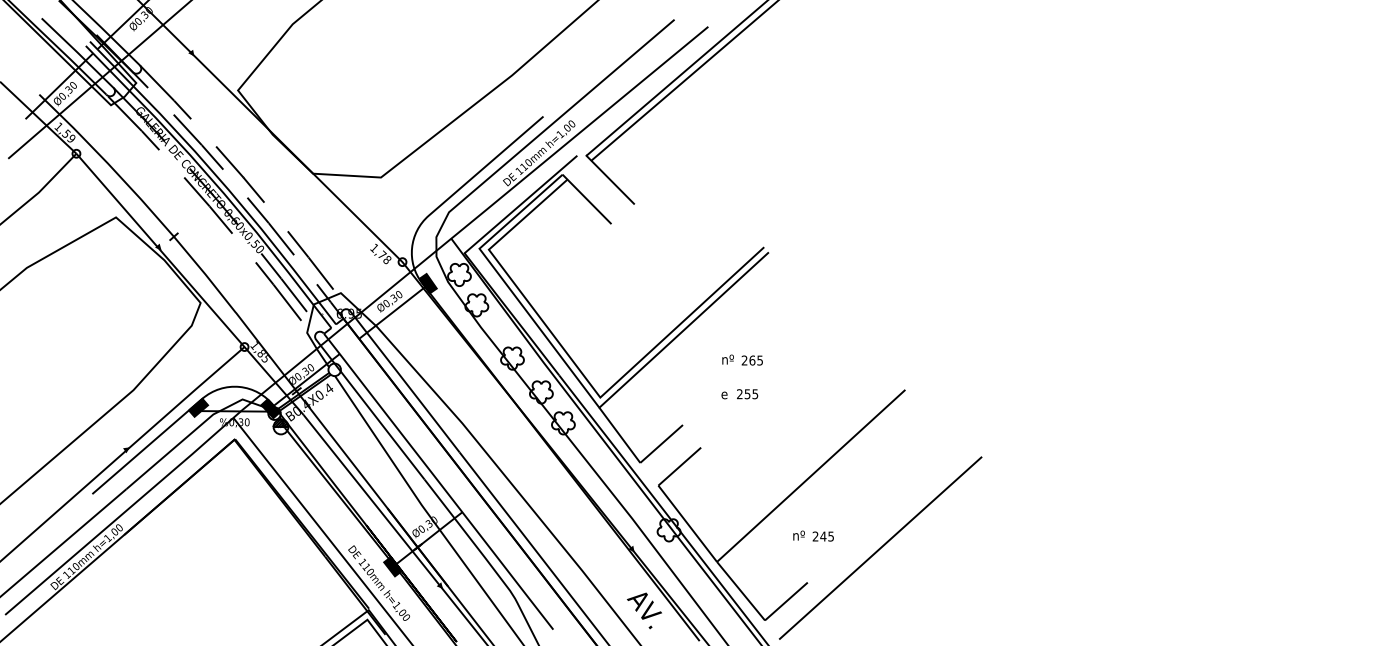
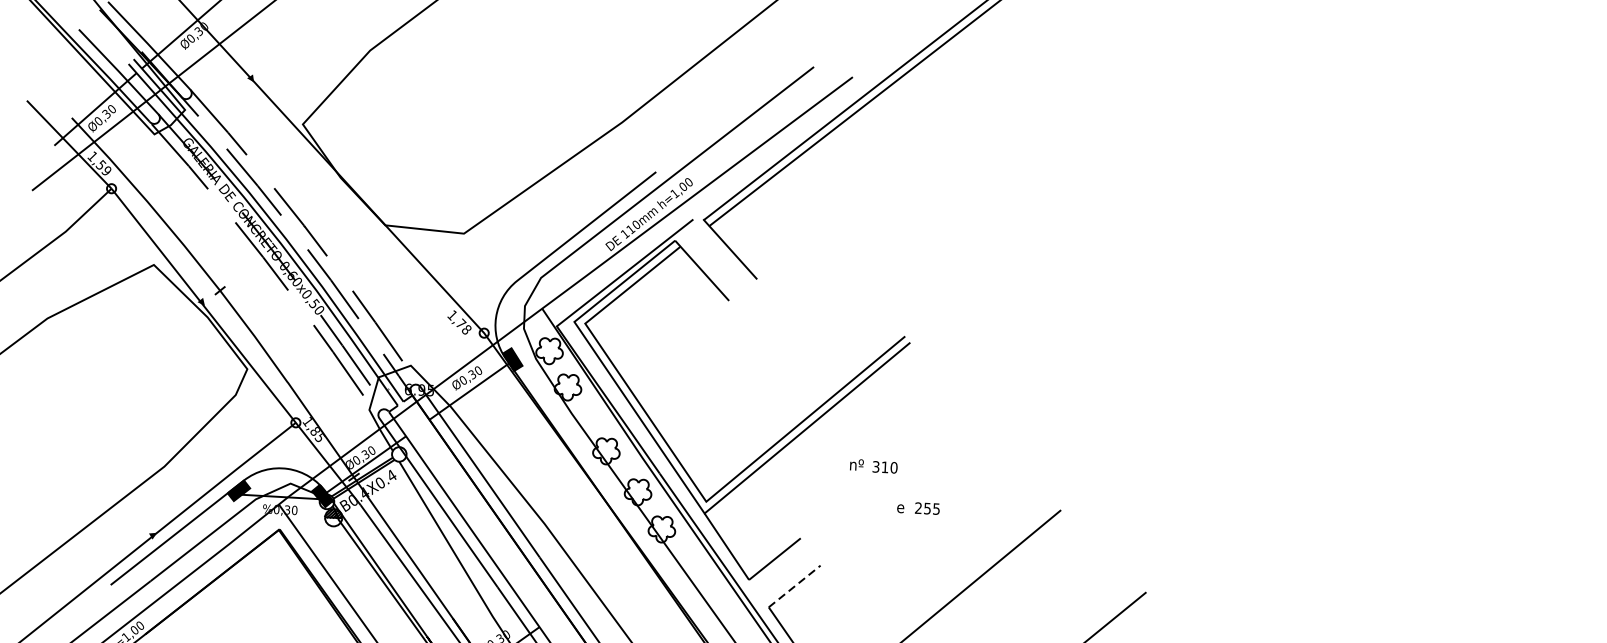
text: (752, 360) -> (885, 467), 265 -> 310
text: (739, 394) -> (918, 508), moved
line: (679, 466) -> (794, 586), solid -> dashed

